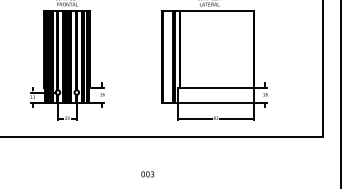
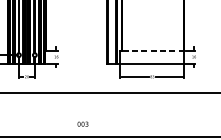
line: (217, 87) -> (153, 50), solid -> dashed
text: (147, 174) -> (82, 124), moved

